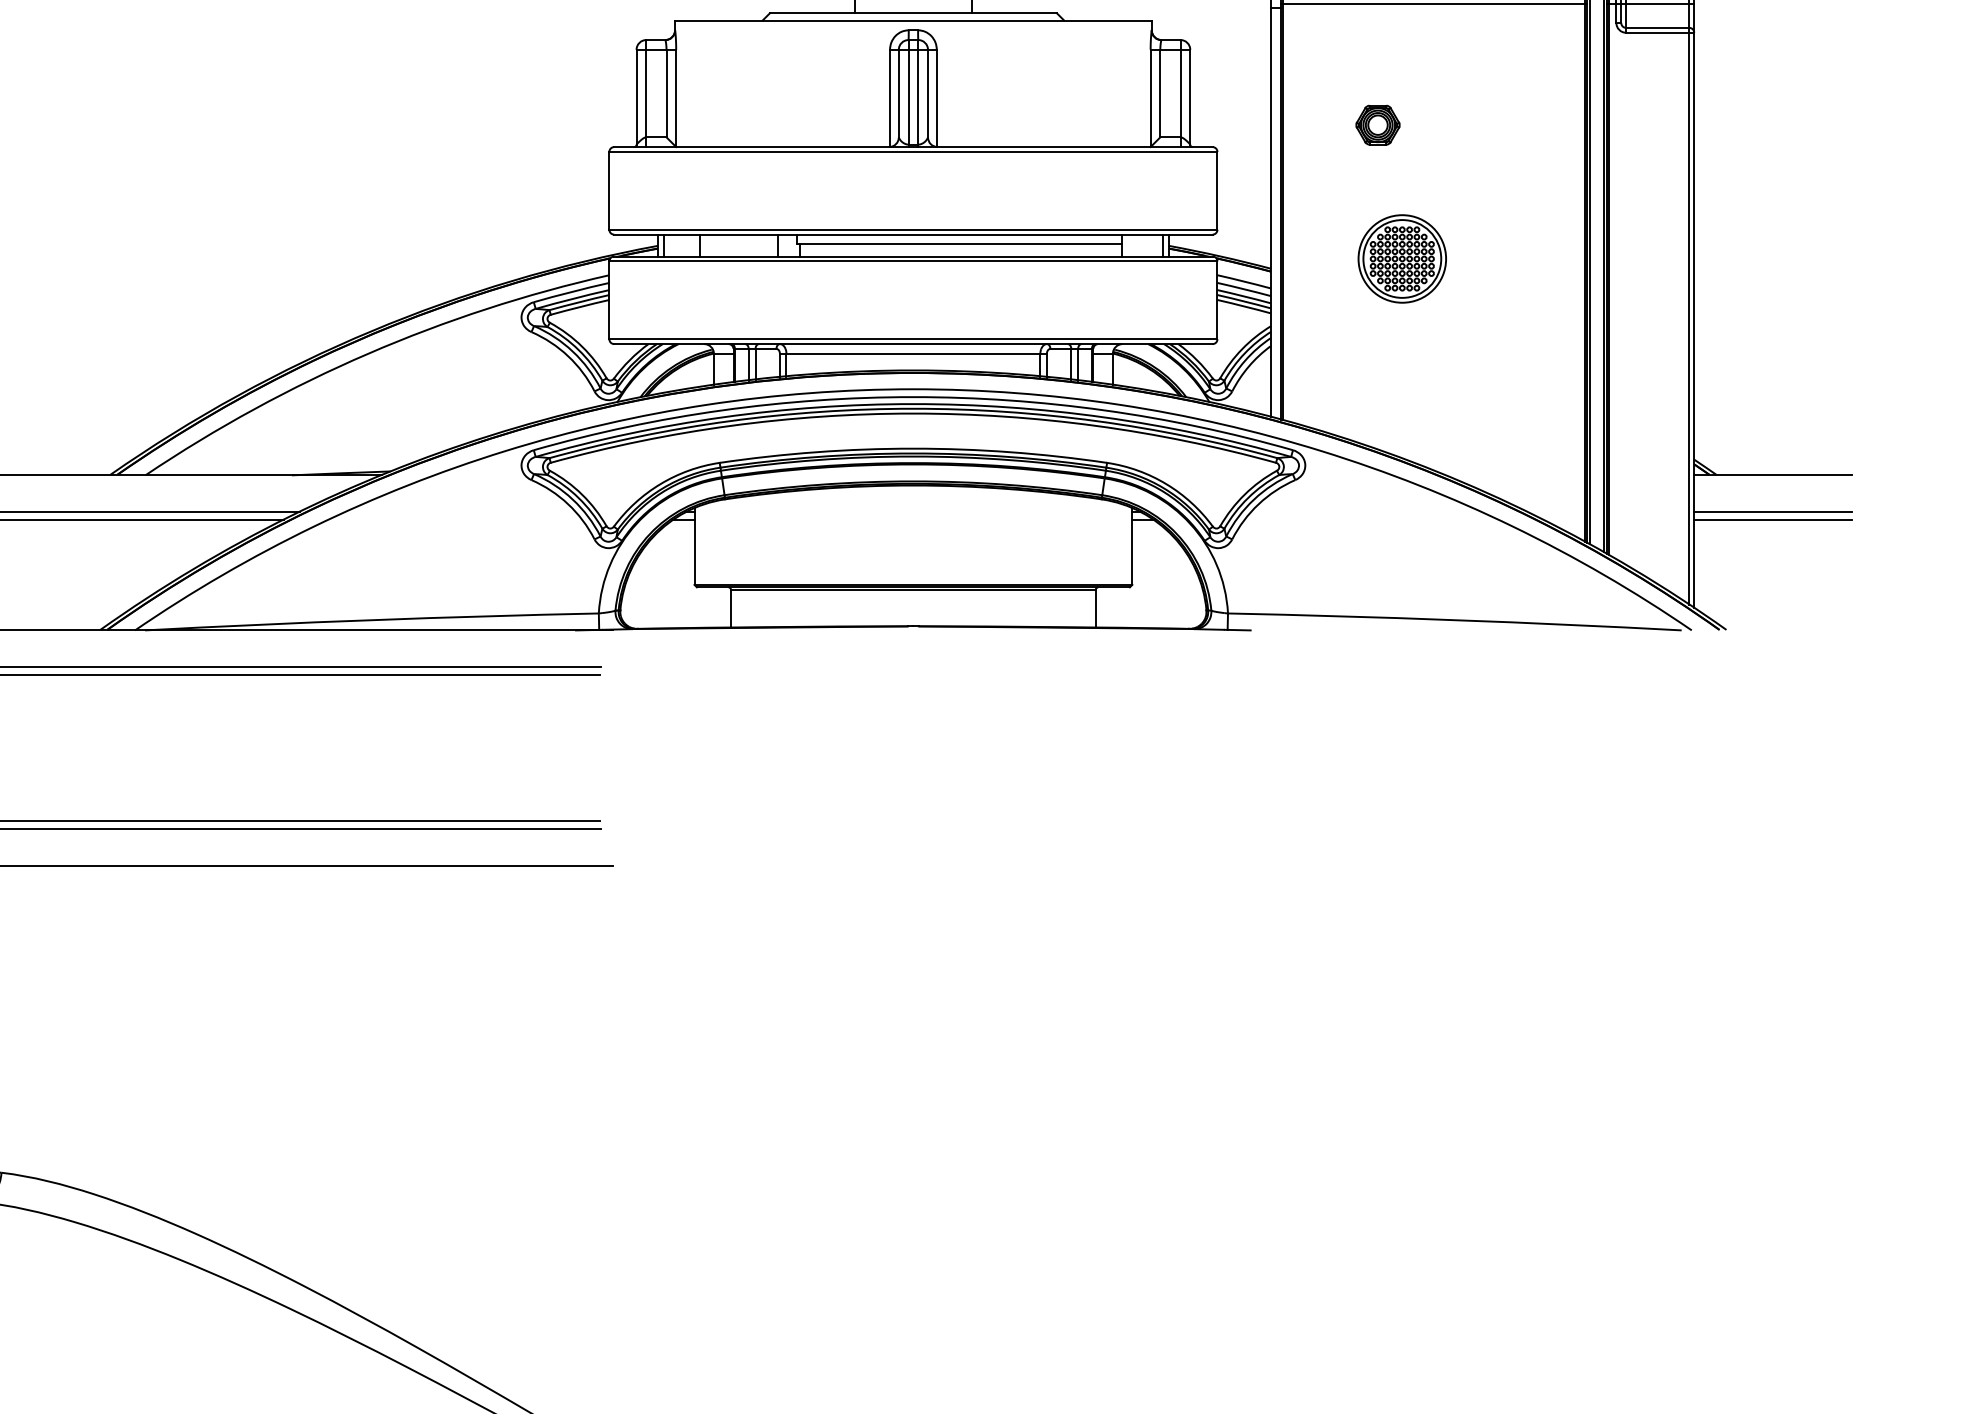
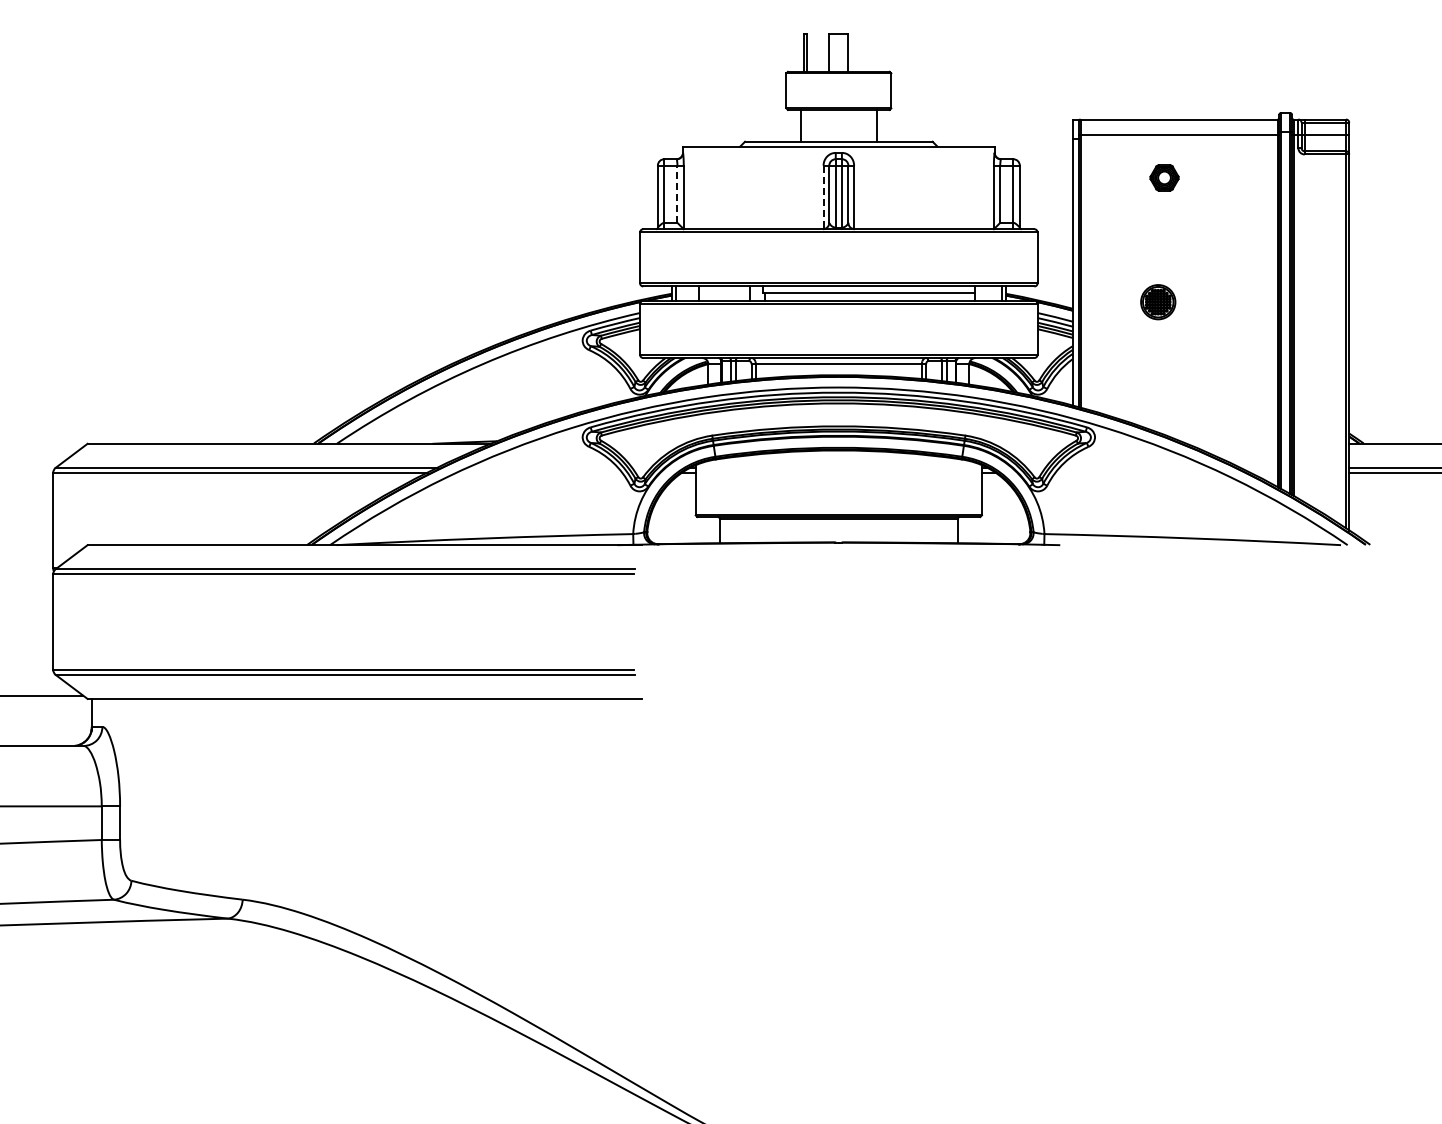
line: (666, 93) -> (677, 194), solid -> dashed
line: (889, 98) -> (823, 197), solid -> dashed
part: (1377, 124) -> (1164, 177), moved
part: (1400, 257) -> (1157, 301), size x0.6

